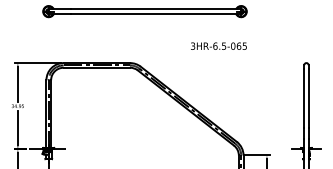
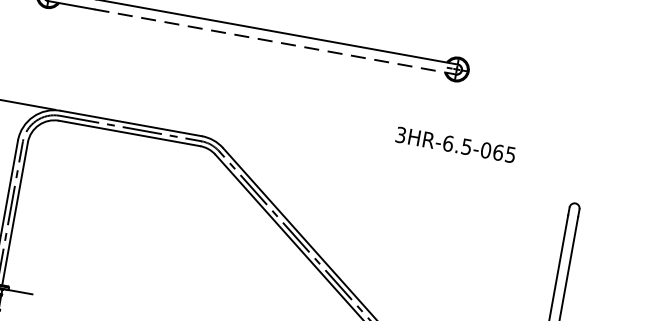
line: (156, 13) -> (276, 41), solid -> dashed
text: (218, 45) -> (455, 143), moved

